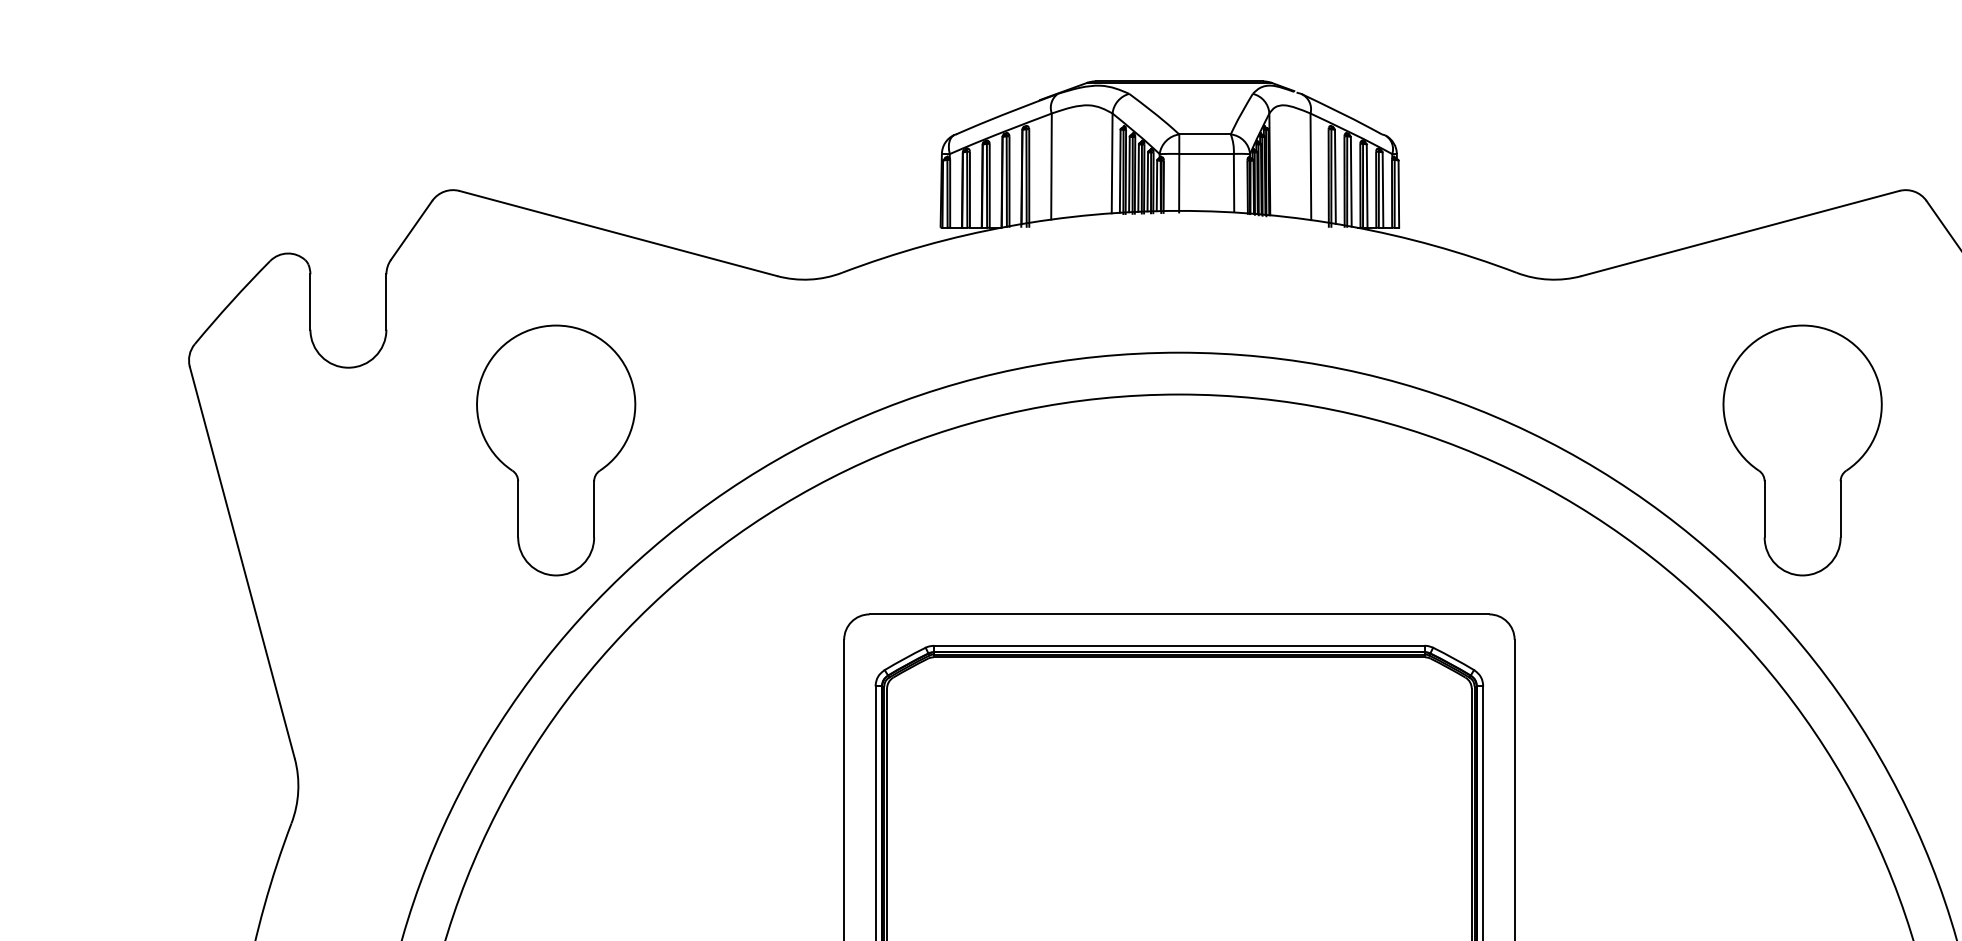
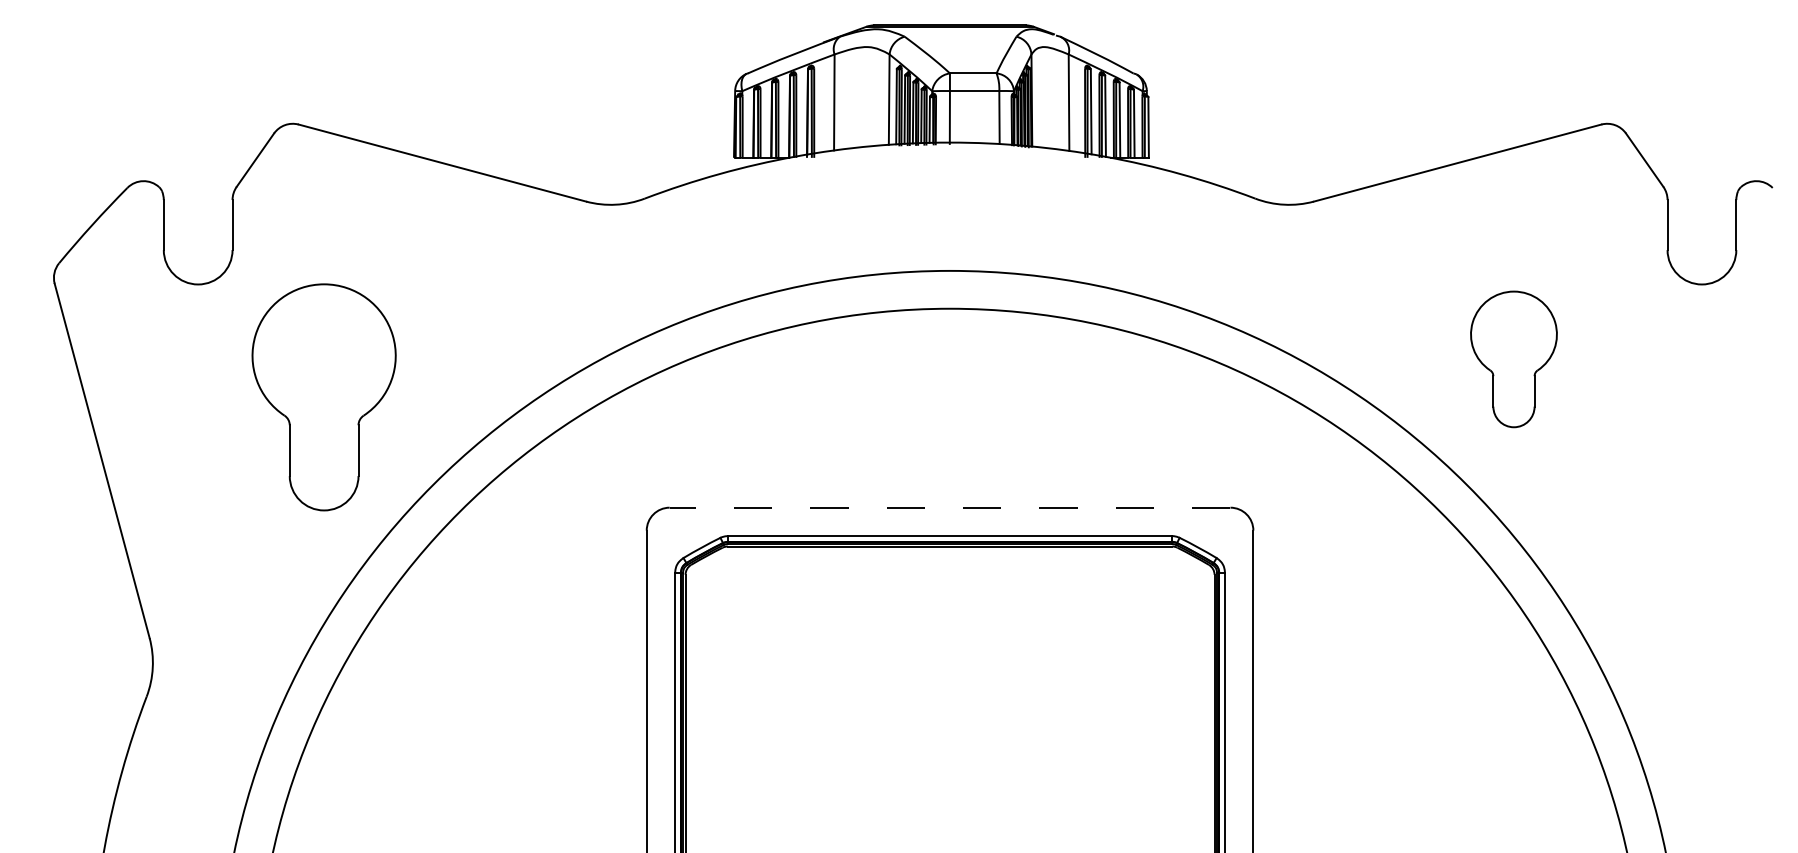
part: (555, 450) -> (323, 397), moved
part: (1802, 450) -> (1513, 359), size x0.6
line: (1178, 614) -> (949, 507), solid -> dashed

